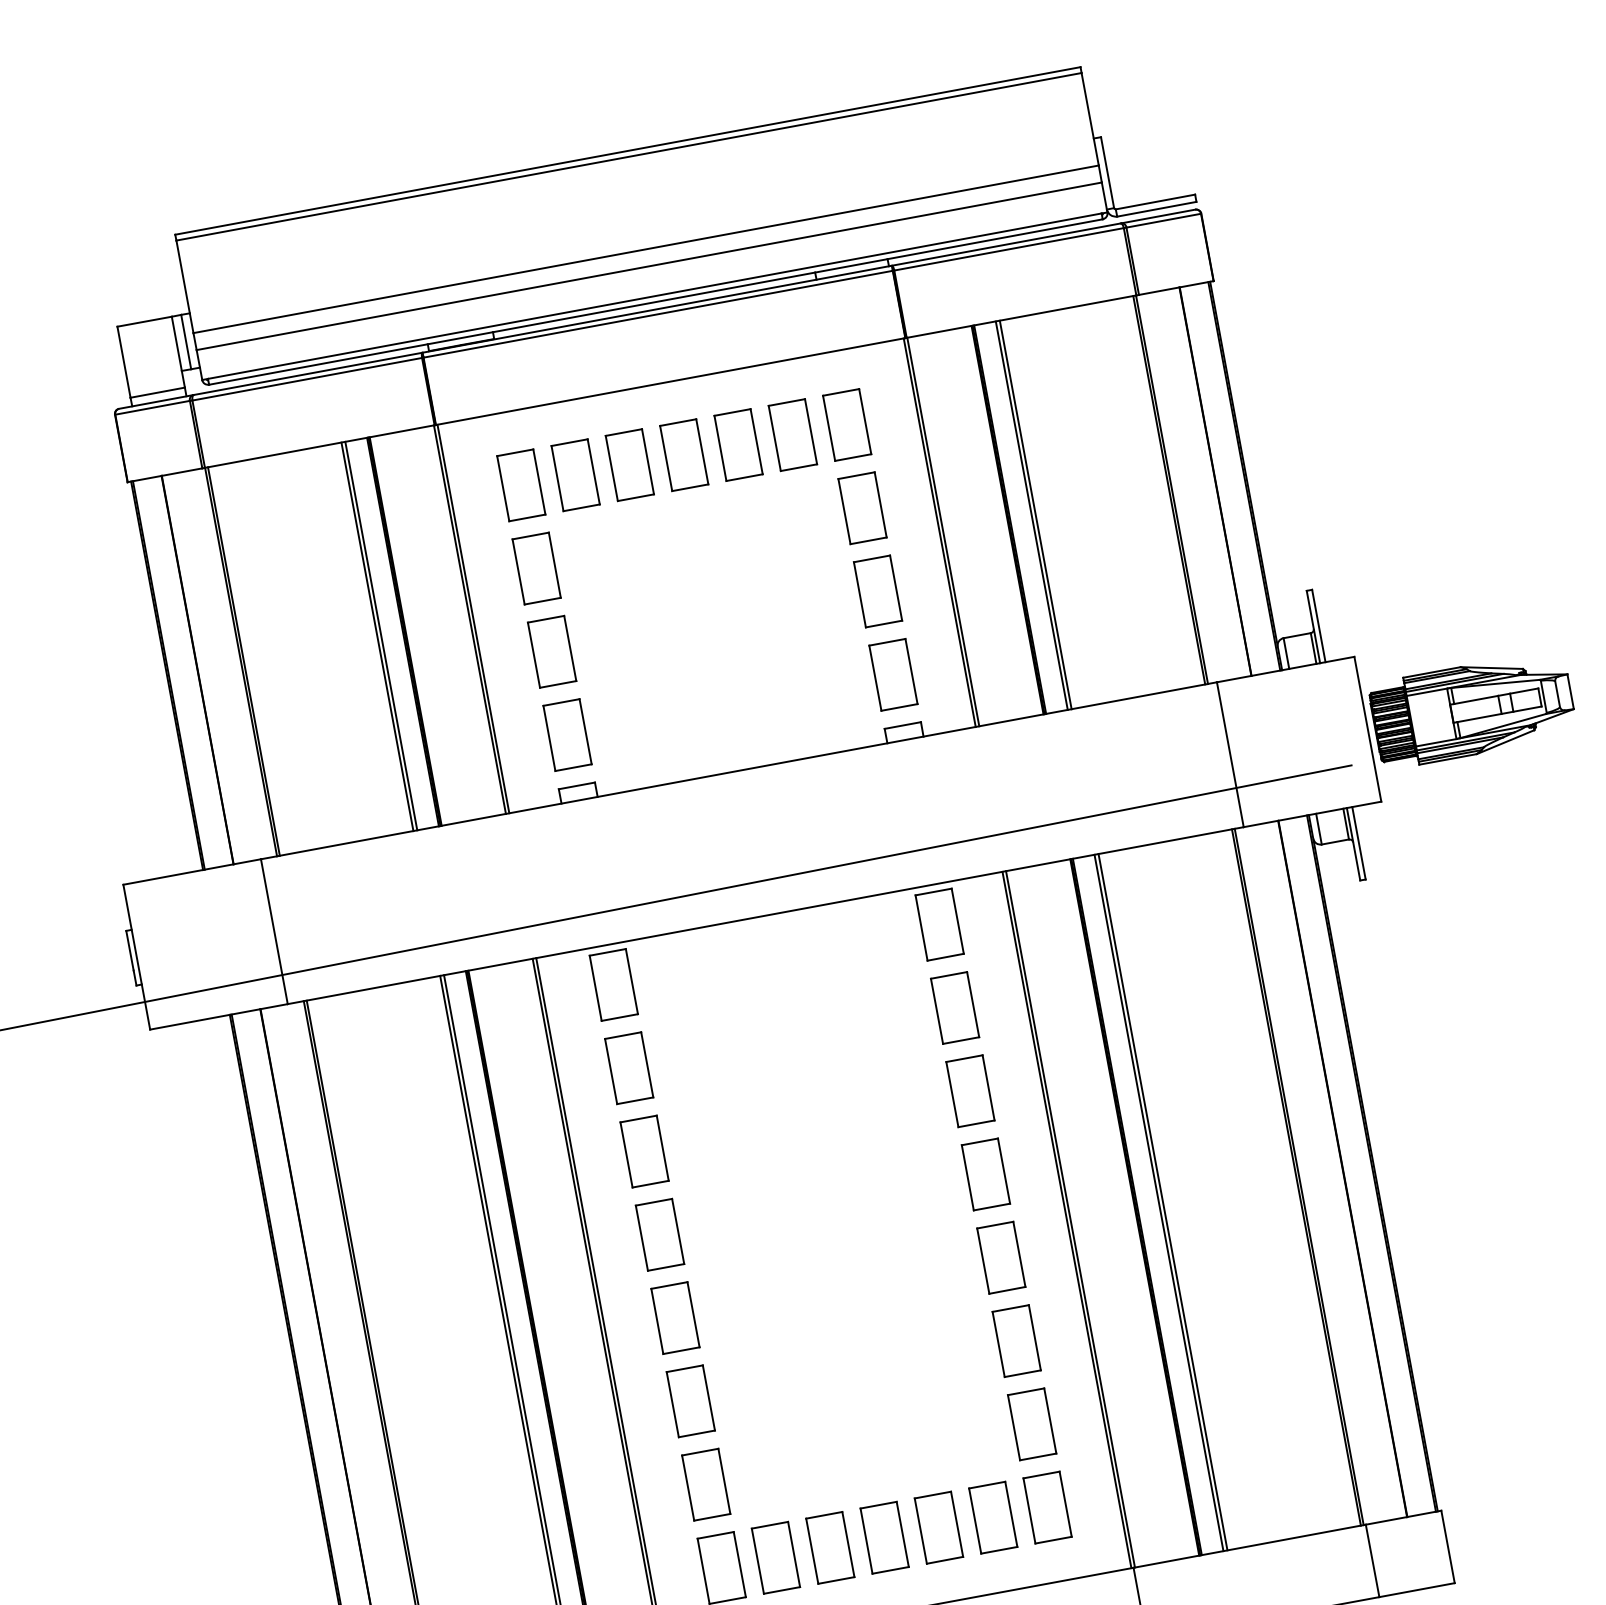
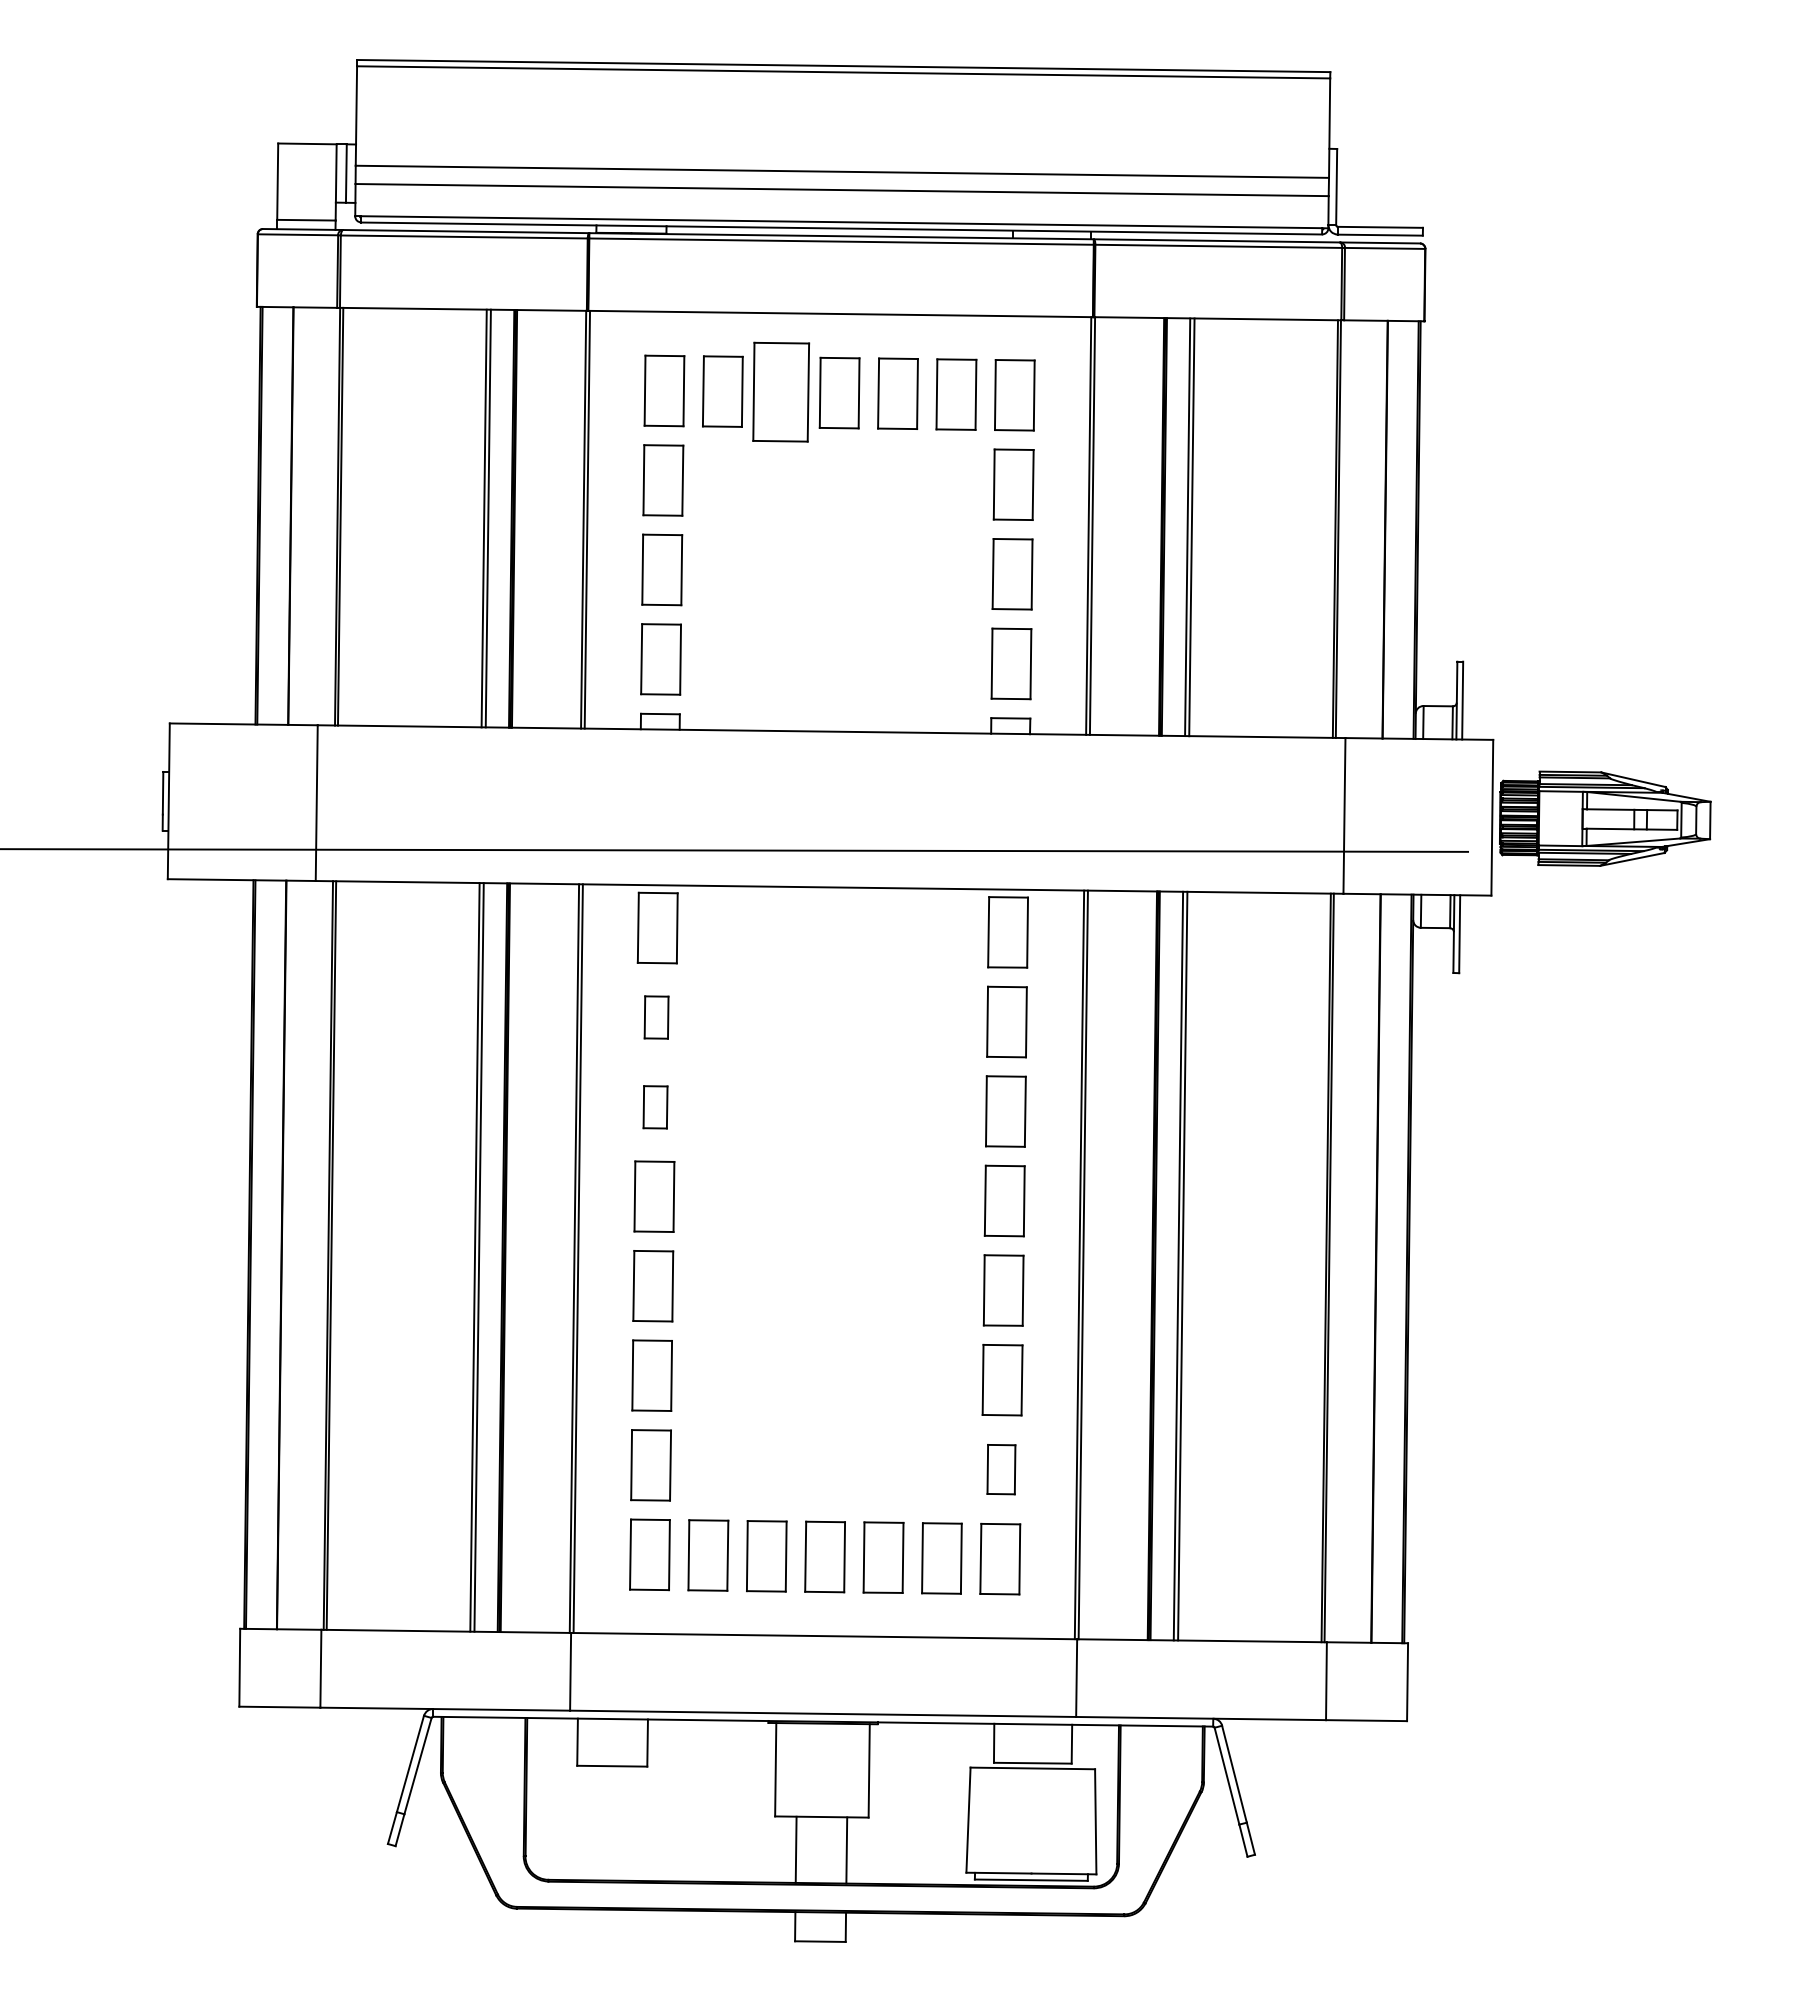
part: (630, 465) -> (781, 392), size x1.4
part: (629, 1068) -> (656, 1017), size x0.6
part: (644, 1151) -> (655, 1107), size x0.6
part: (1032, 1424) -> (1001, 1469), size x0.7

